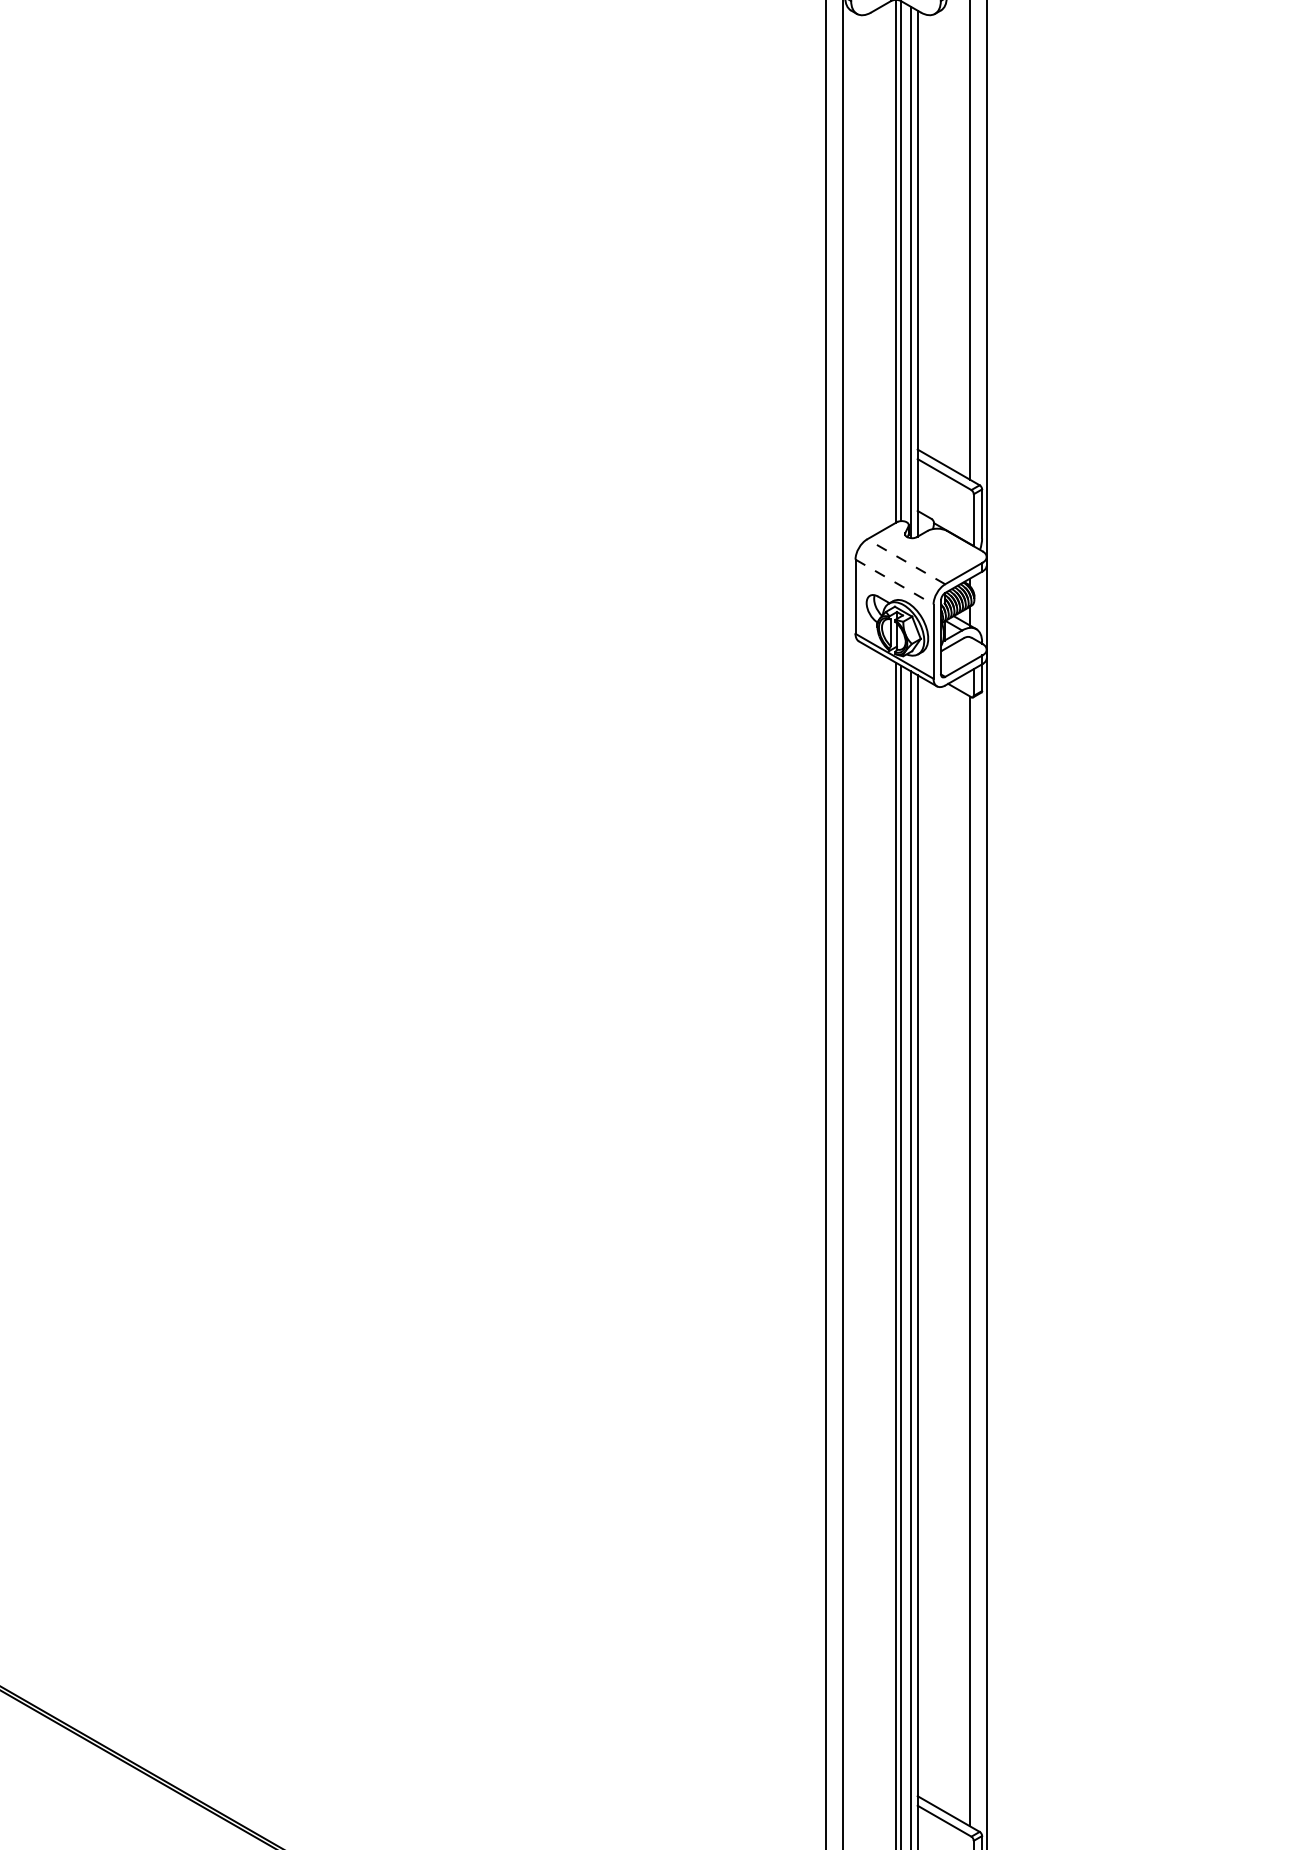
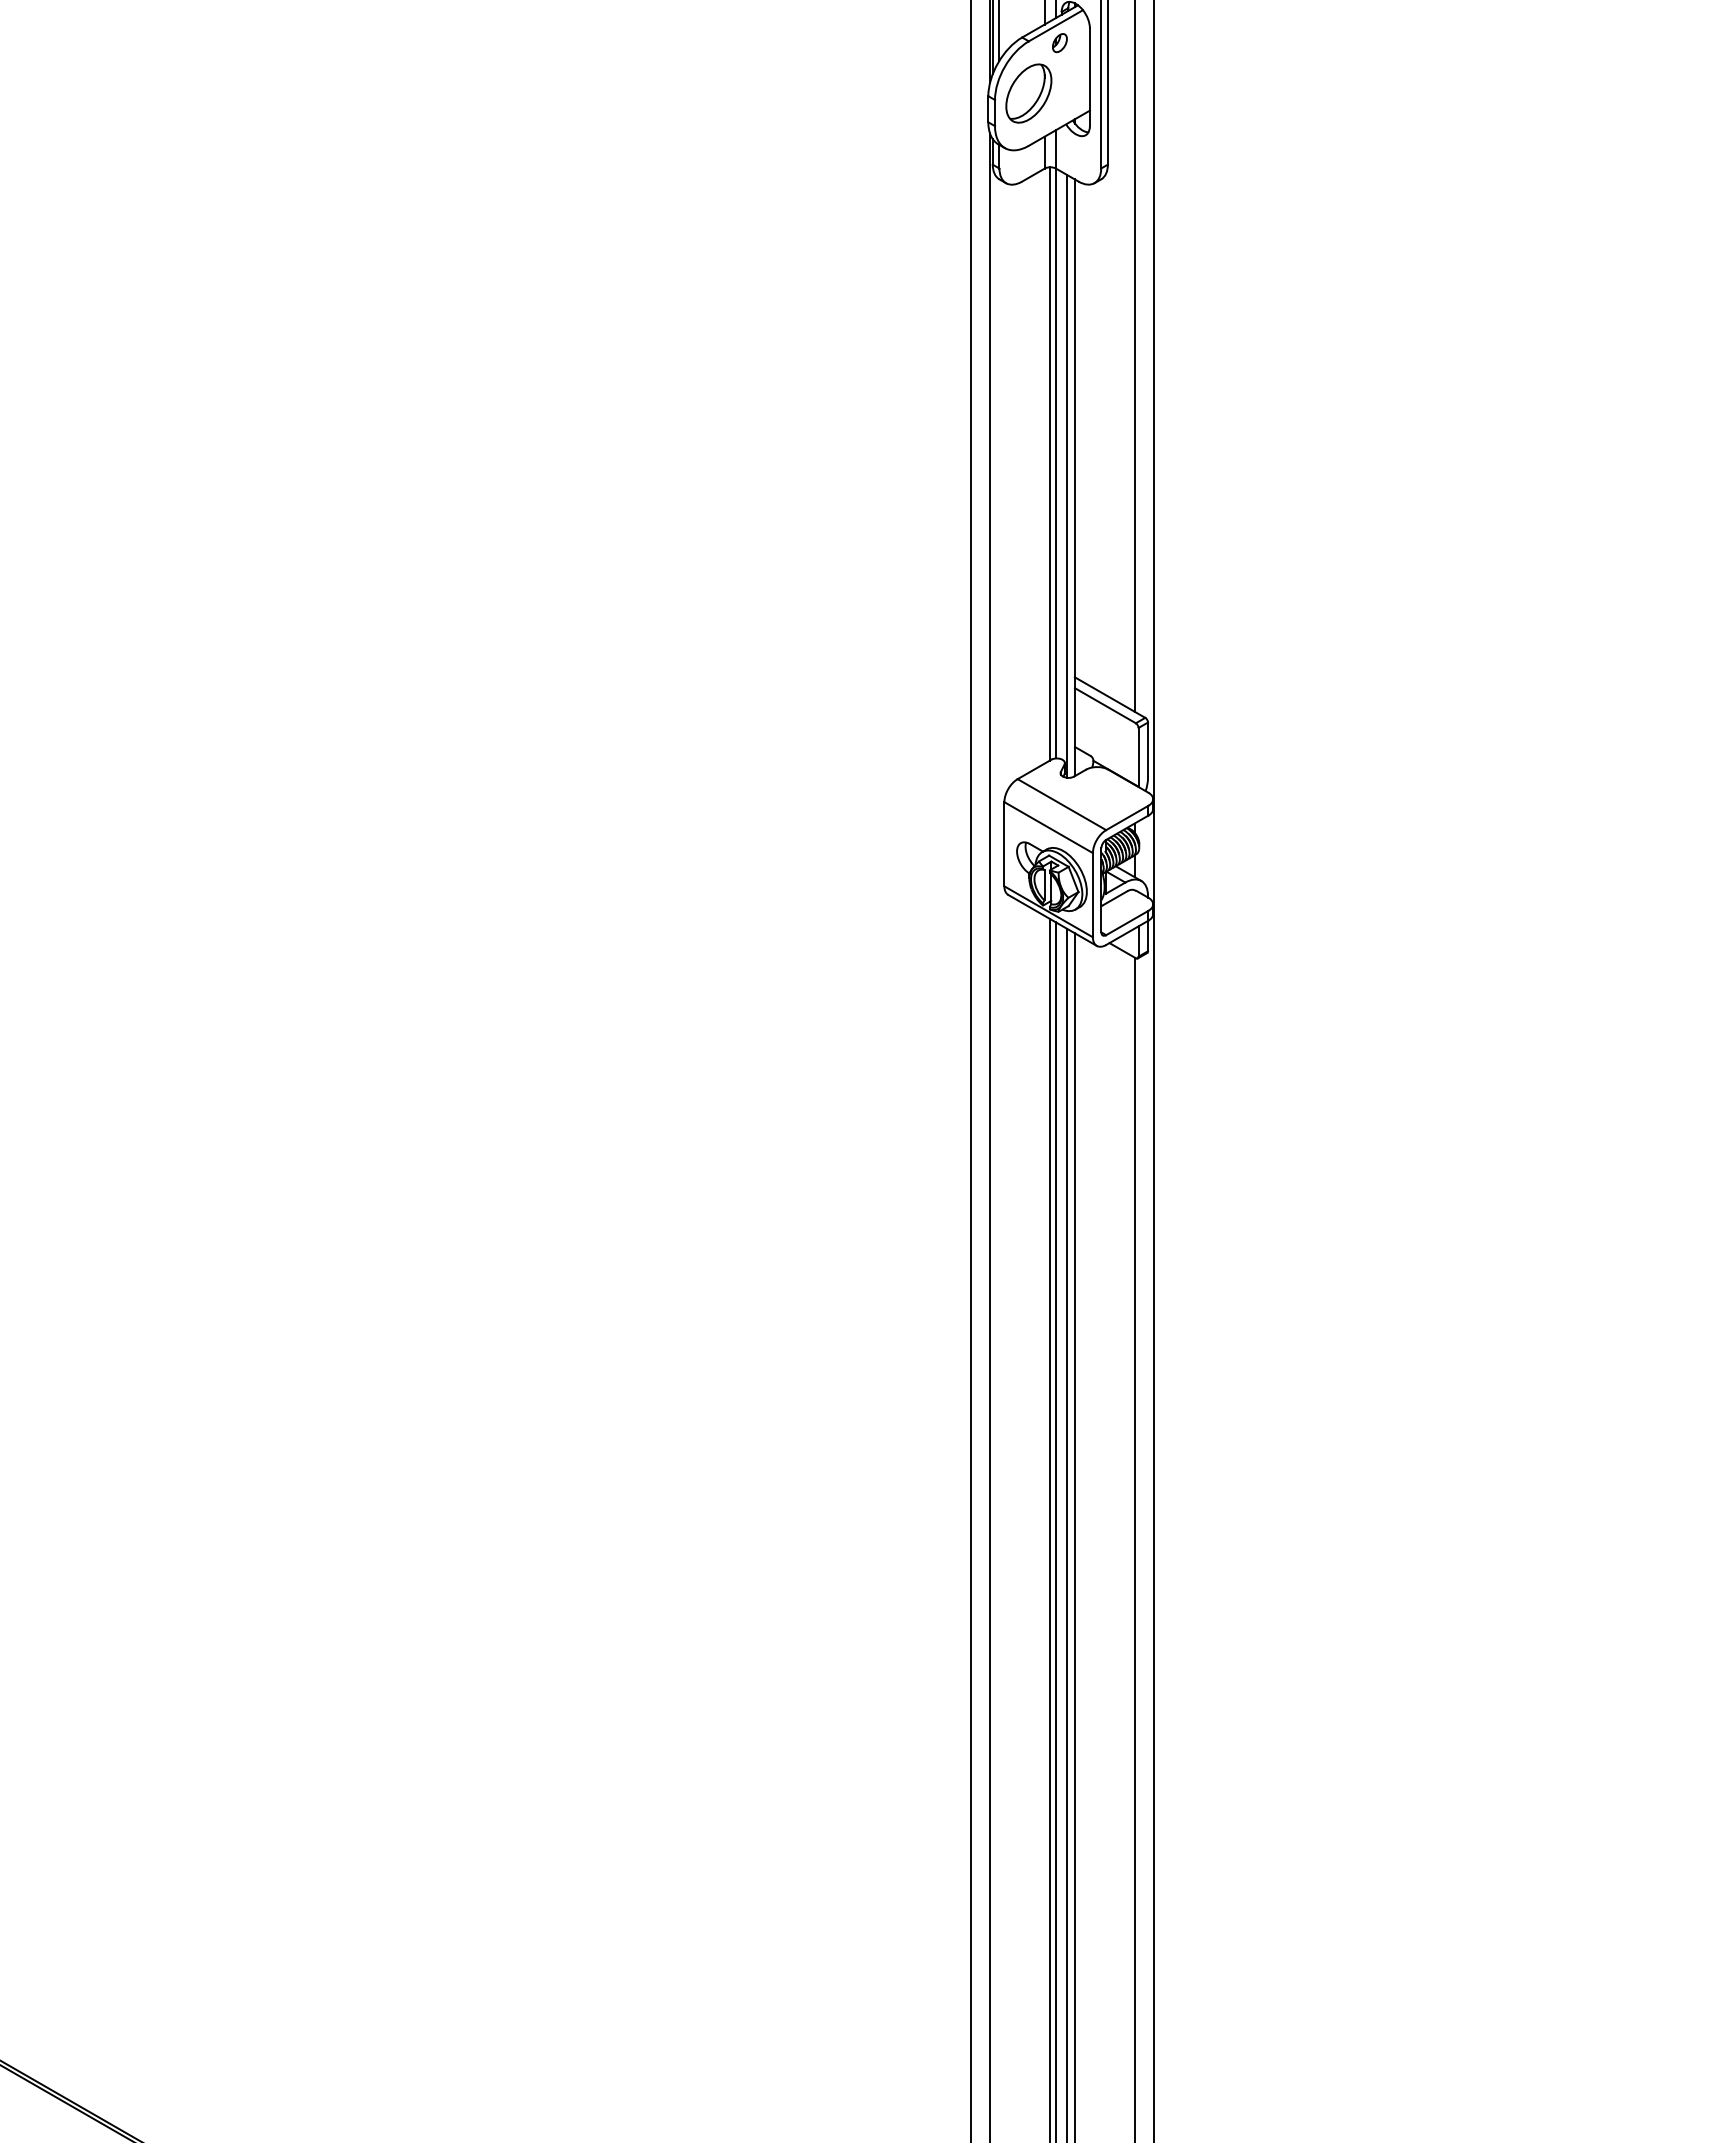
line: (905, 561) -> (1061, 804), dashed -> solid
line: (895, 581) -> (1049, 827), dashed -> solid

